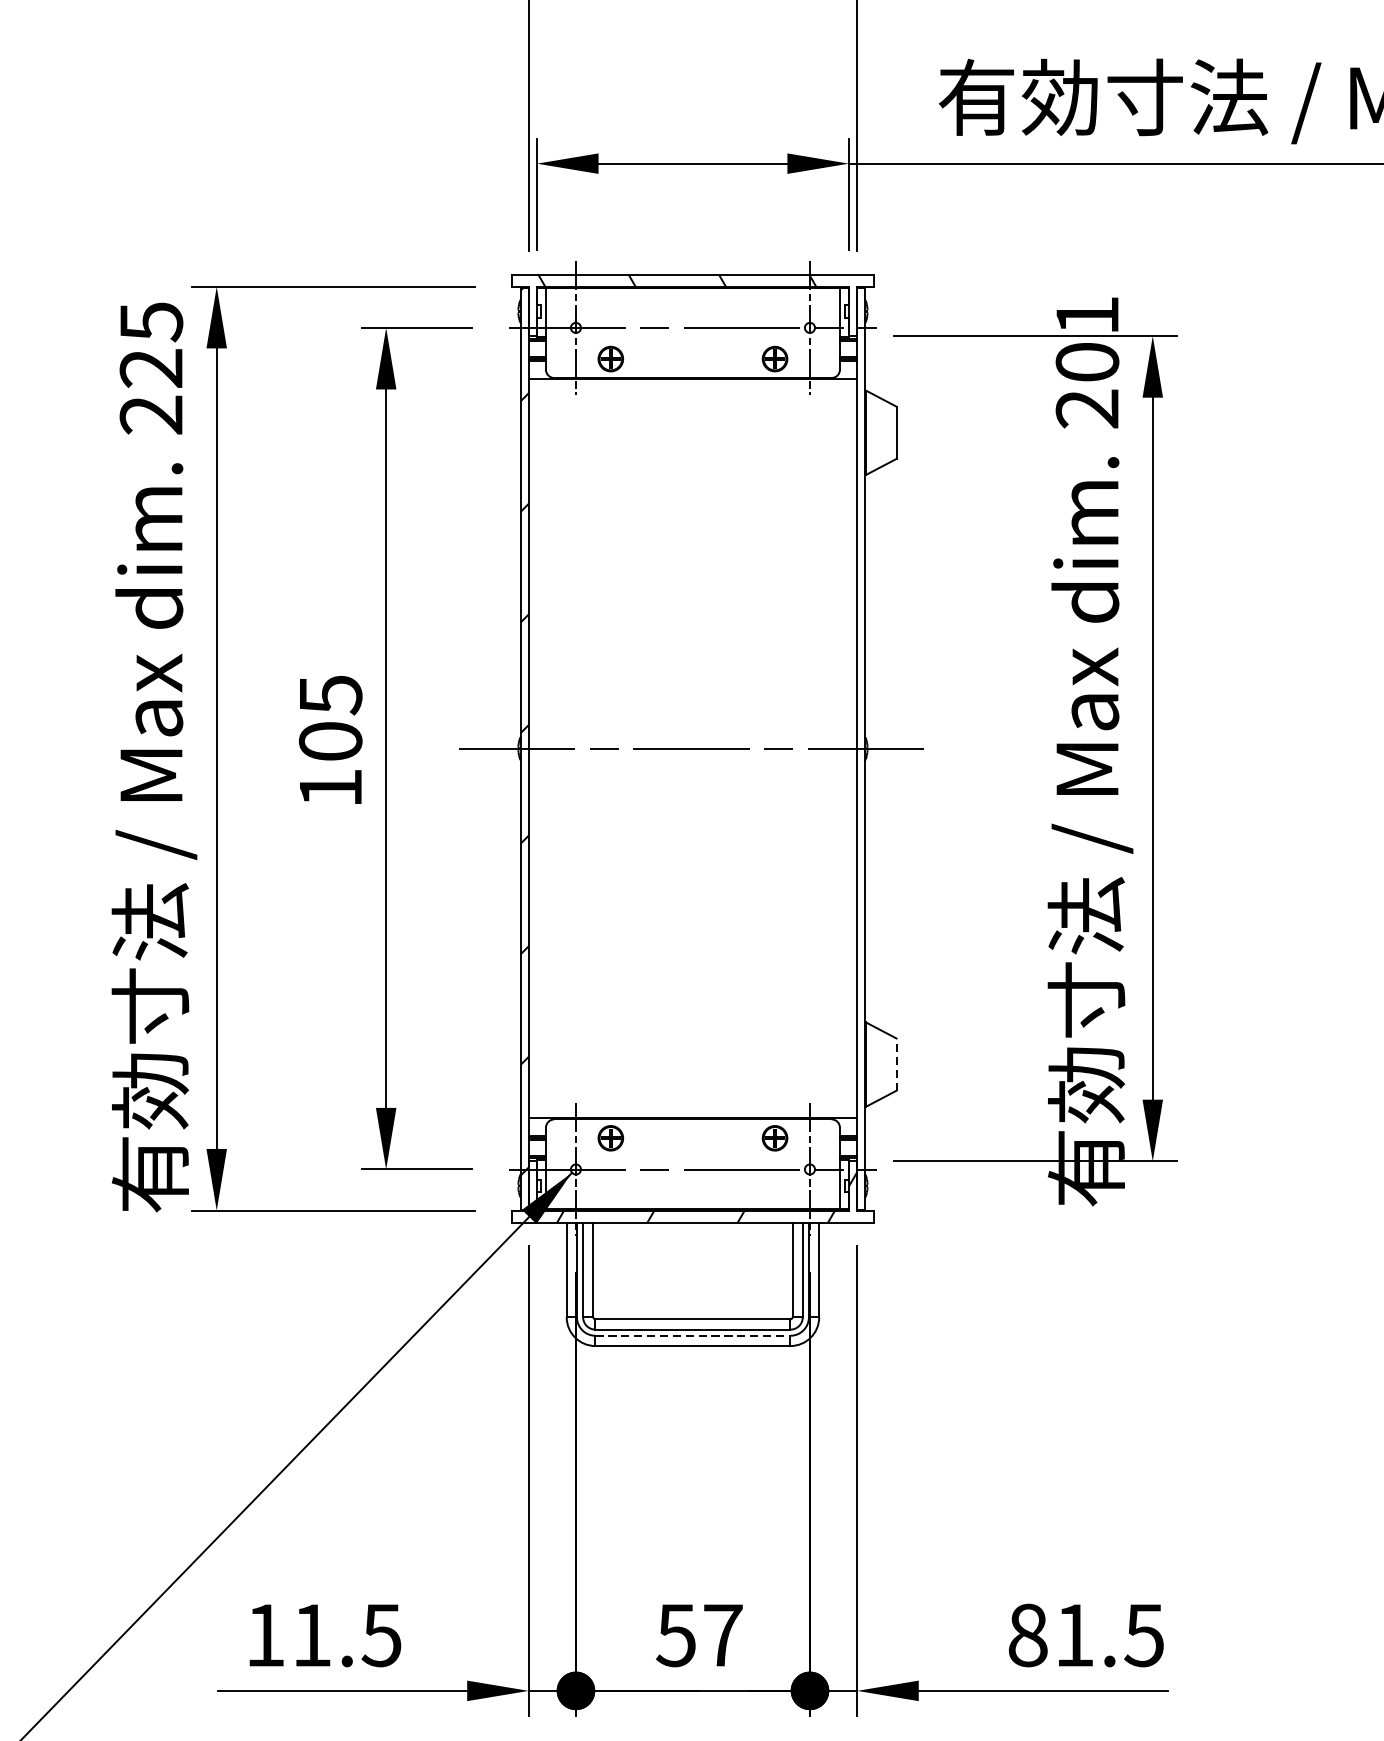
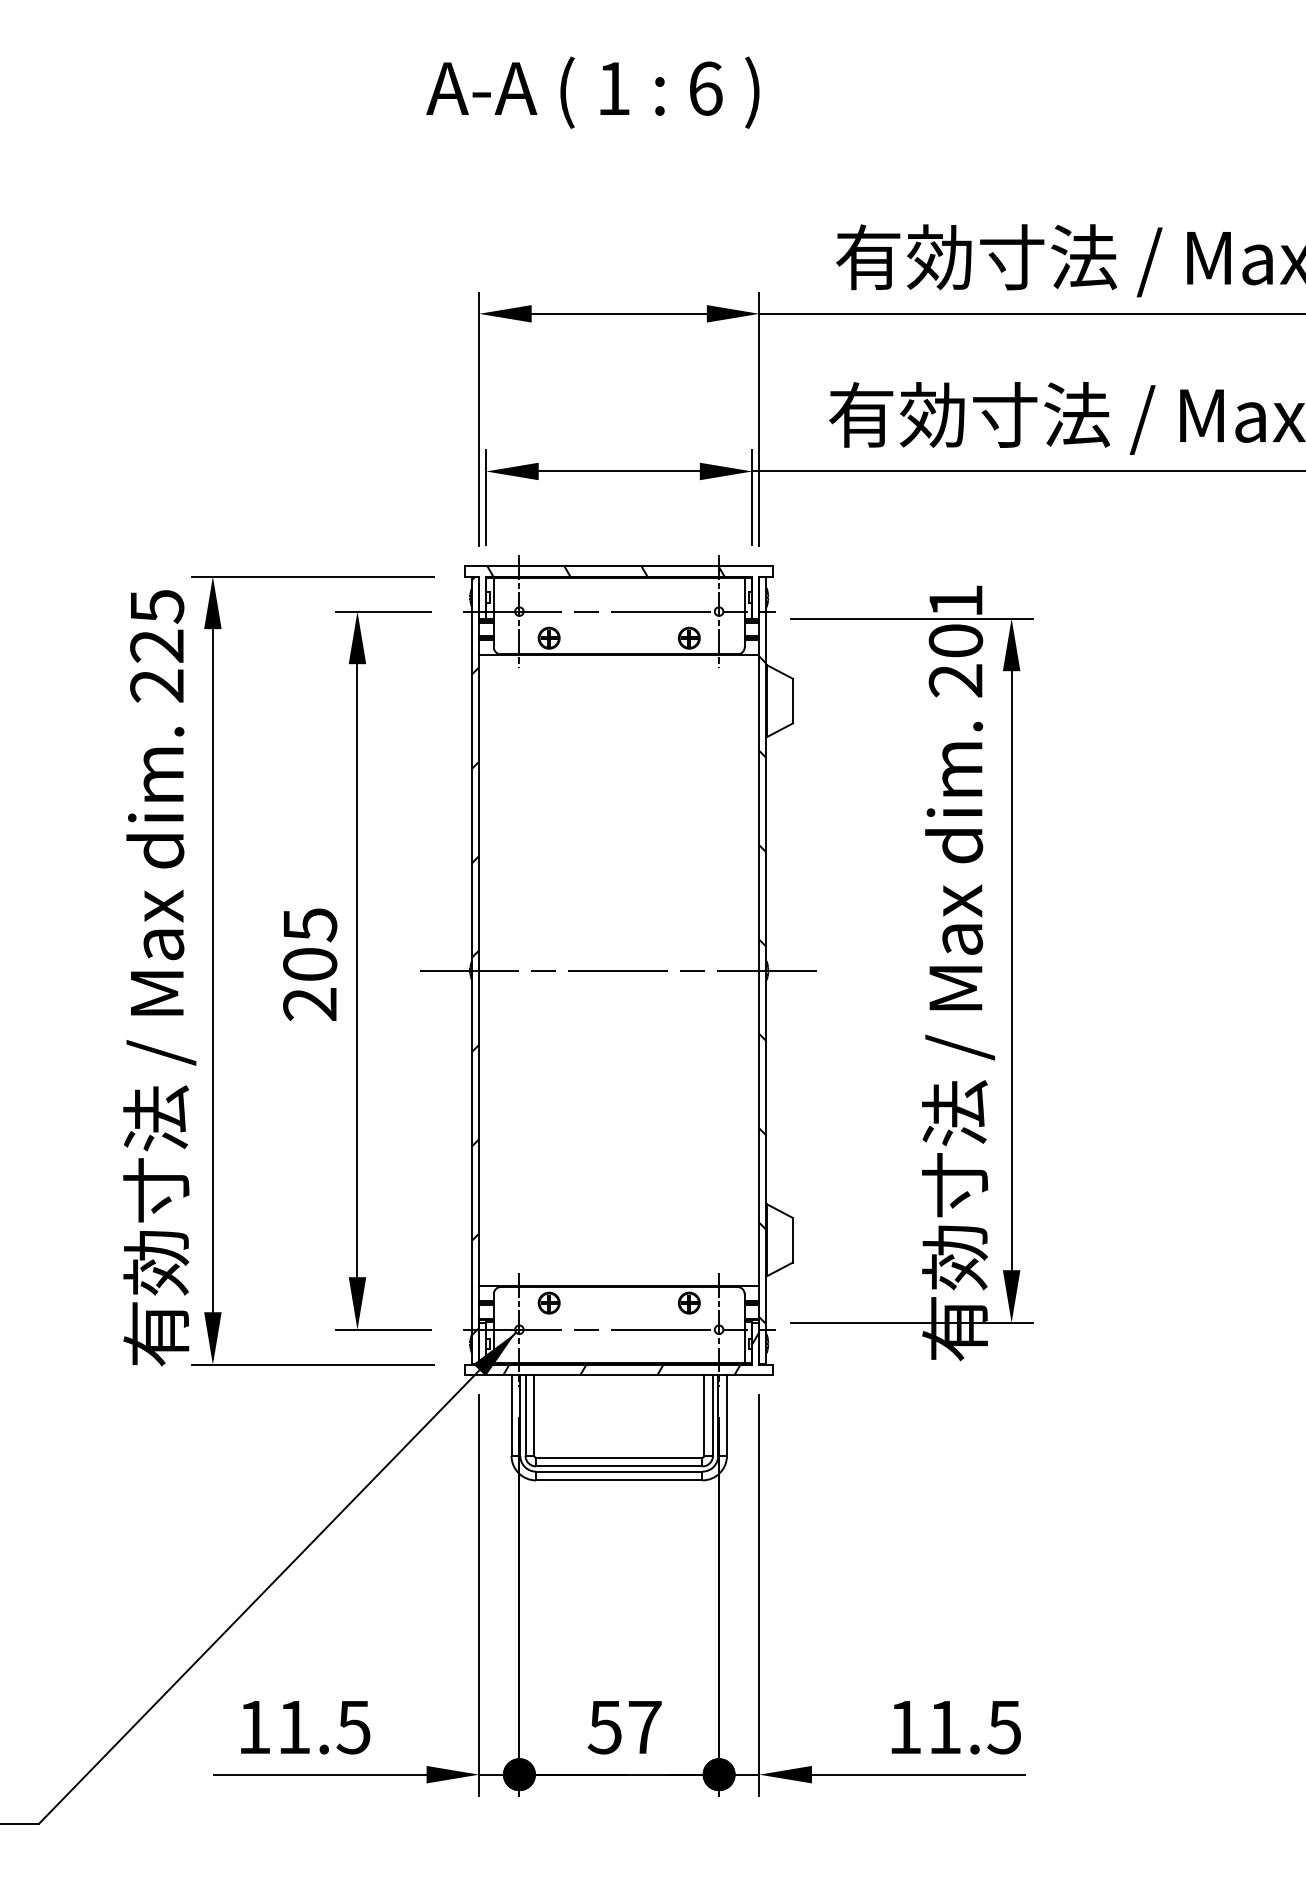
hatch: (860, 771) -> (762, 990), added
text: (329, 788) -> (309, 1004), 105 -> 205
line: (897, 1063) -> (793, 1239), dashed -> solid
line: (693, 1335) -> (619, 1471), dashed -> solid
text: (1027, 1635) -> (904, 1727), 81.5 -> 11.5

